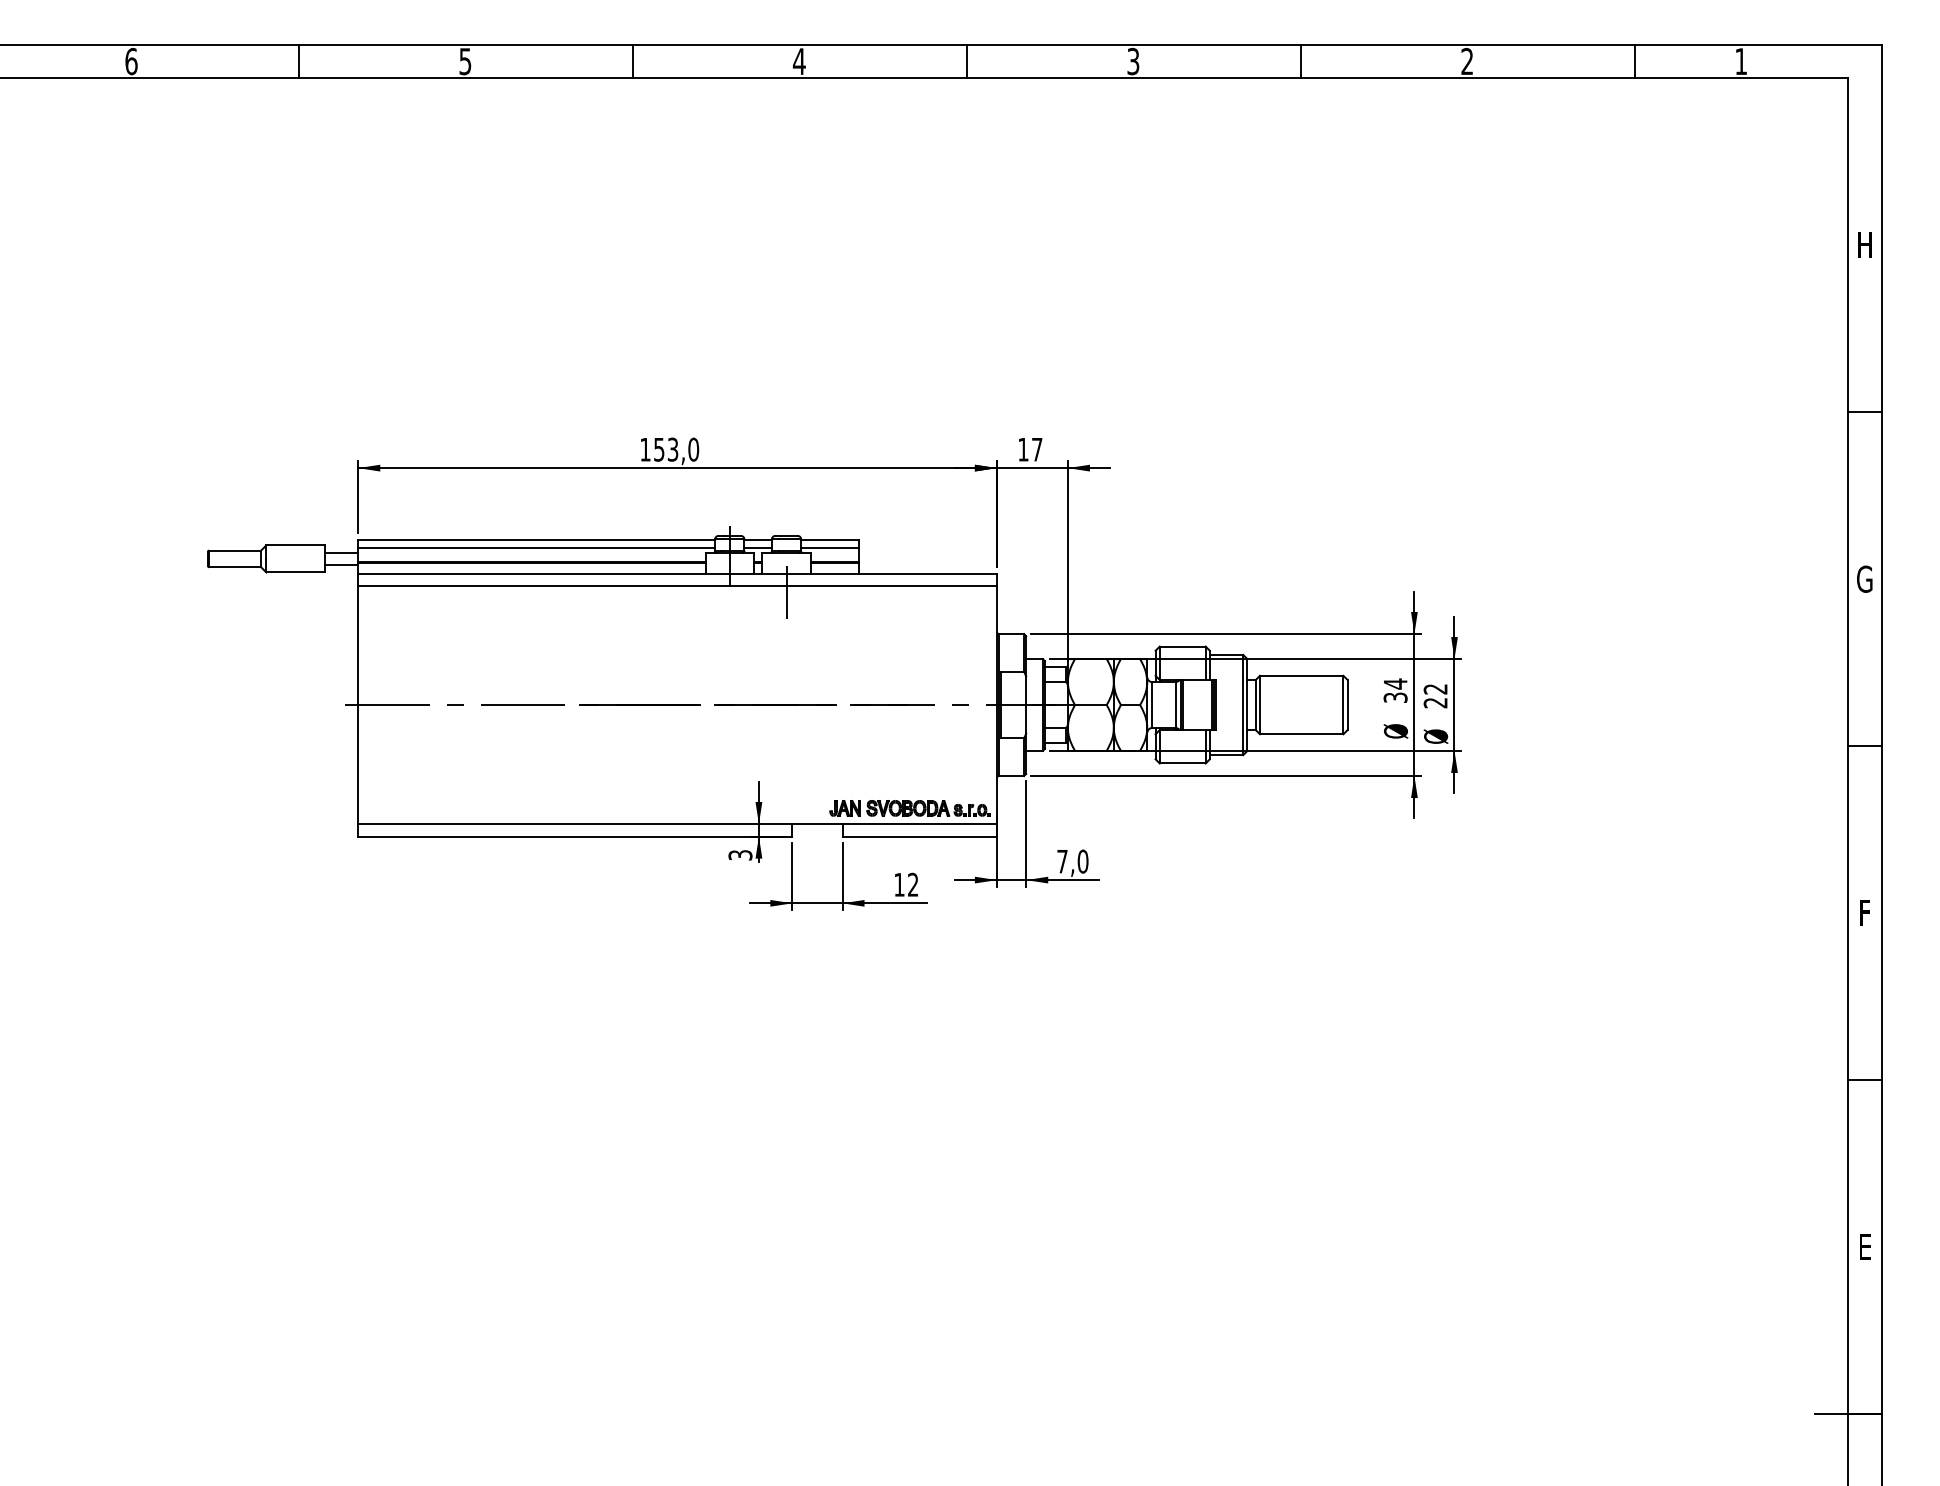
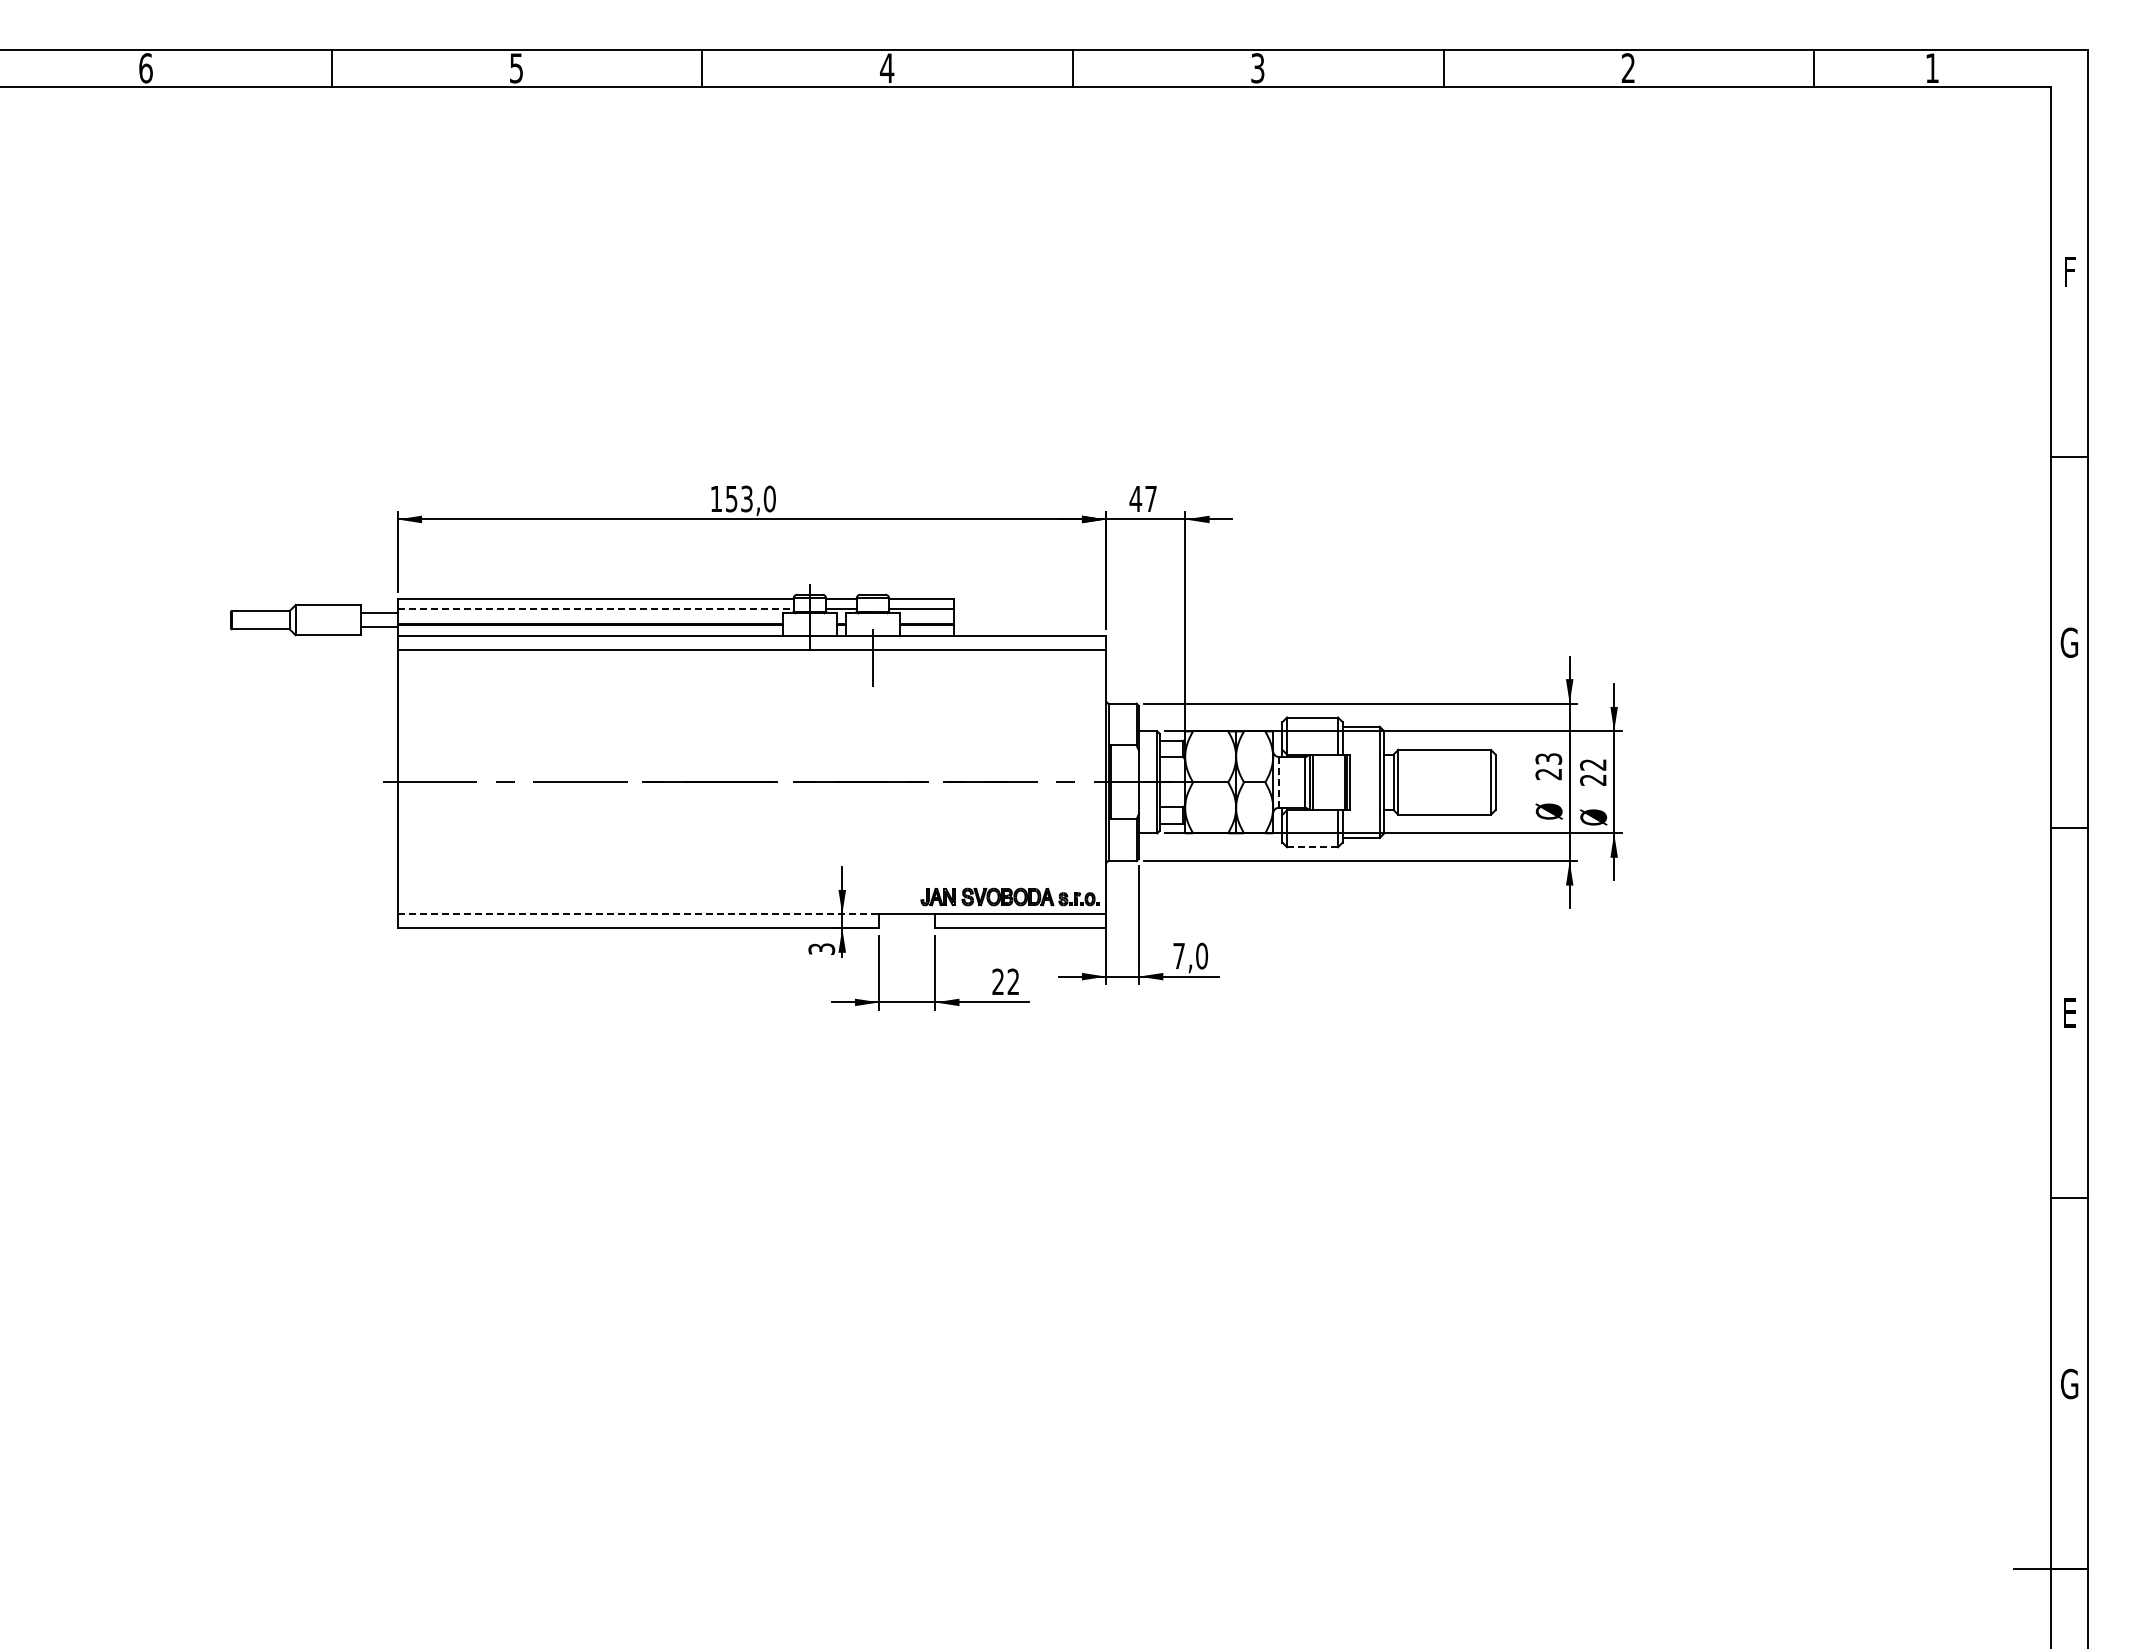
text: (1864, 244) -> (2069, 271), H -> F
text: (1023, 449) -> (1135, 498), 17 -> 47
line: (537, 548) -> (596, 608), solid -> dashed
text: (1395, 690) -> (1548, 766), 34 -> 23
line: (1152, 705) -> (1278, 782), solid -> dashed
line: (1183, 763) -> (1313, 847), solid -> dashed
line: (575, 824) -> (638, 914), solid -> dashed
text: (898, 884) -> (997, 981), 12 -> 22
text: (1865, 914) -> (2070, 1014), F -> E
text: (1864, 1246) -> (2069, 1383), E -> G

